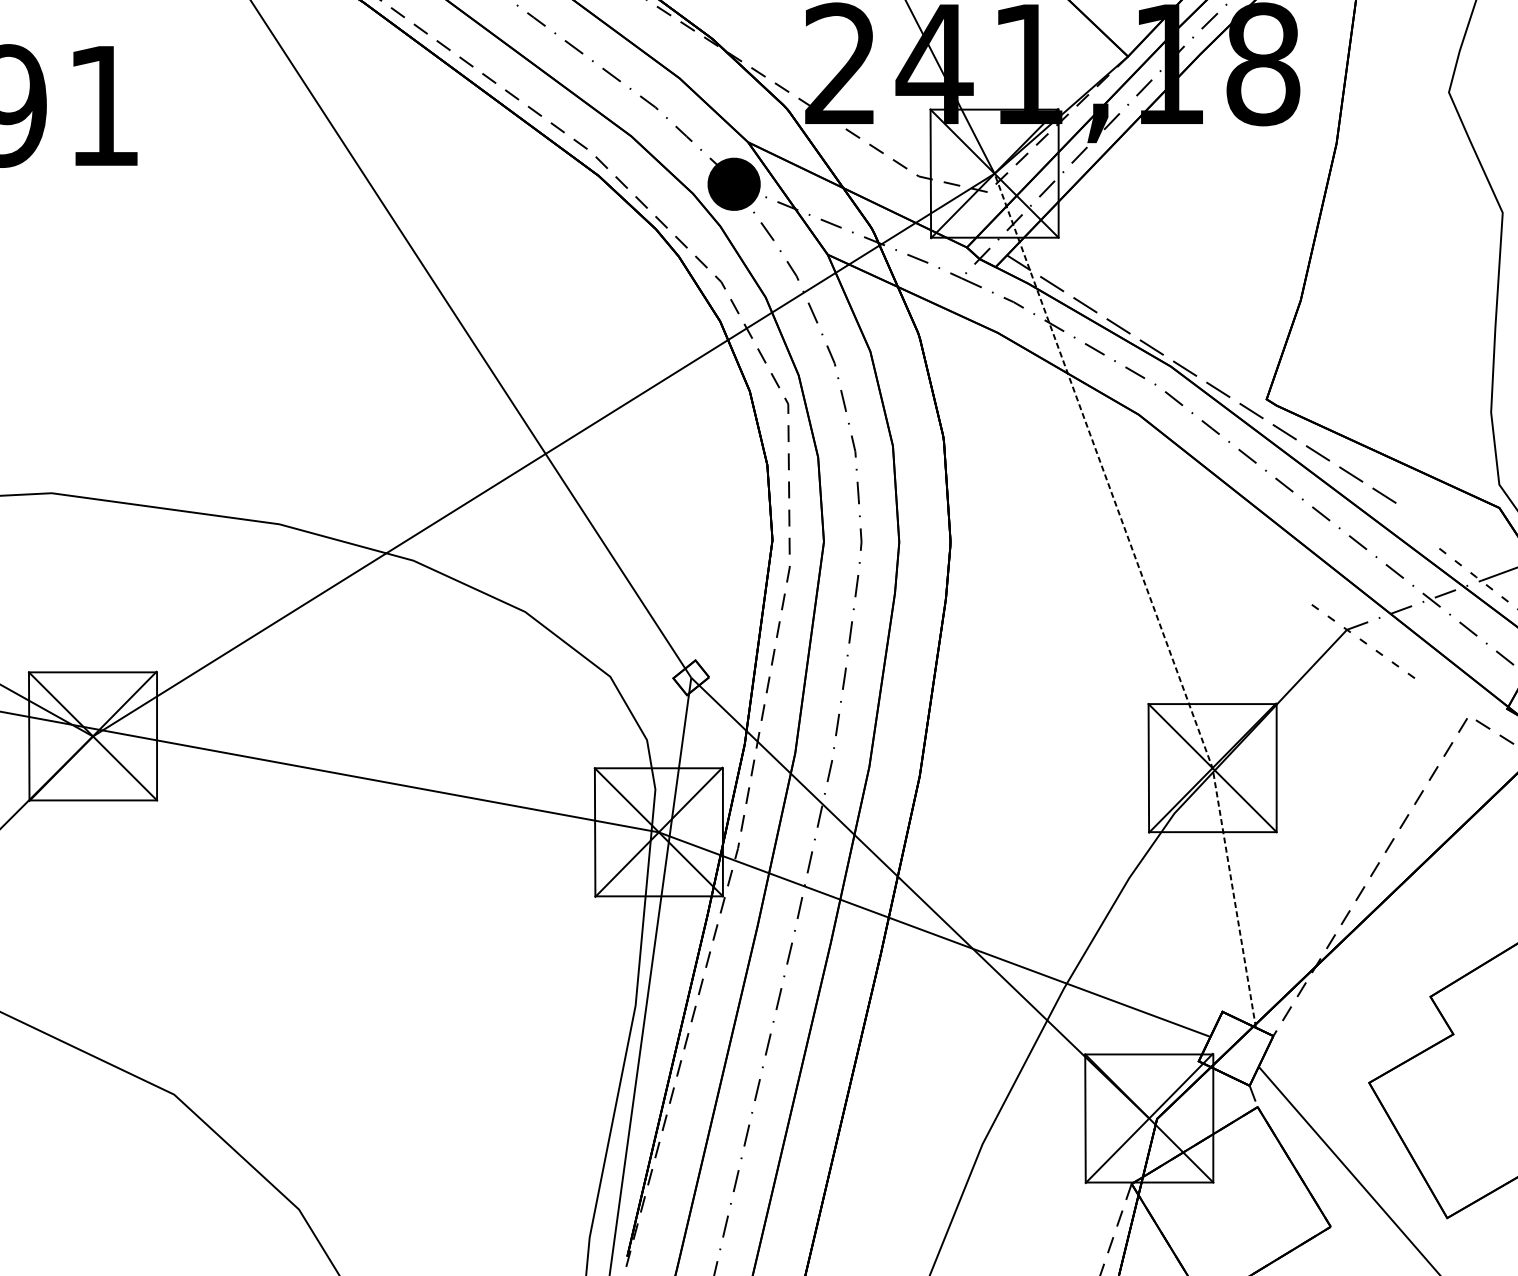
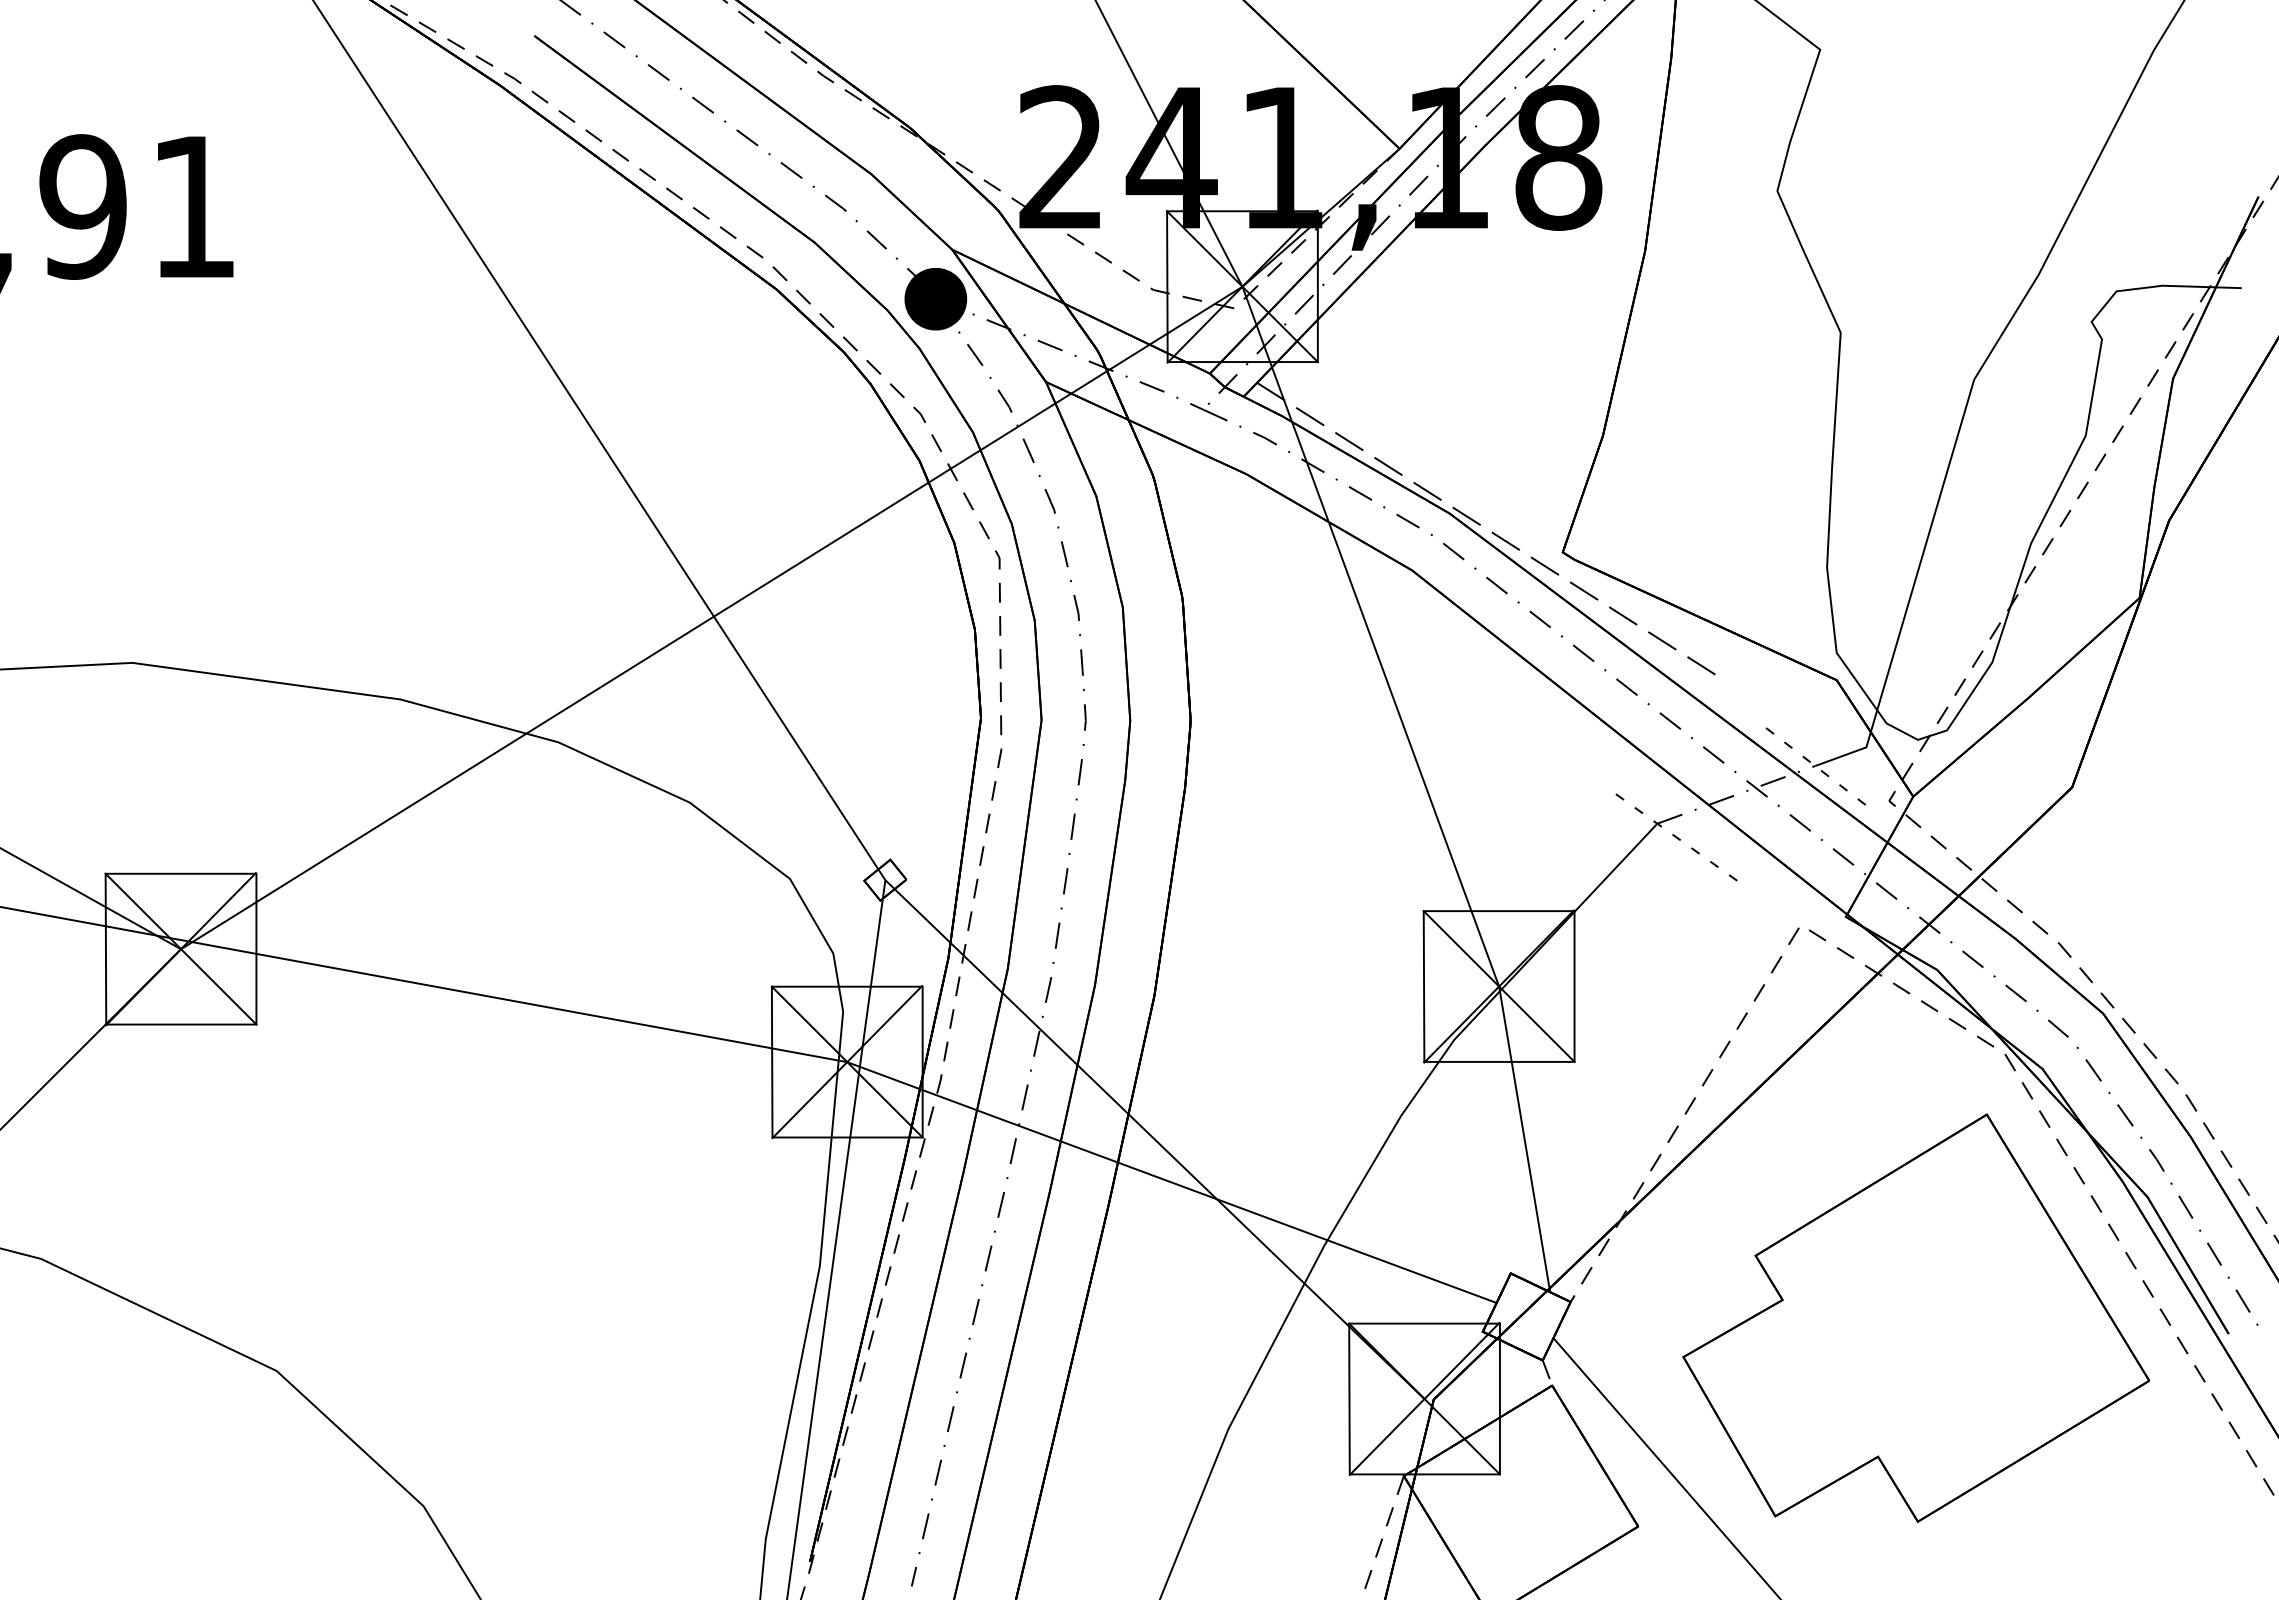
line: (1149, 594) -> (1424, 782), dashed -> solid

